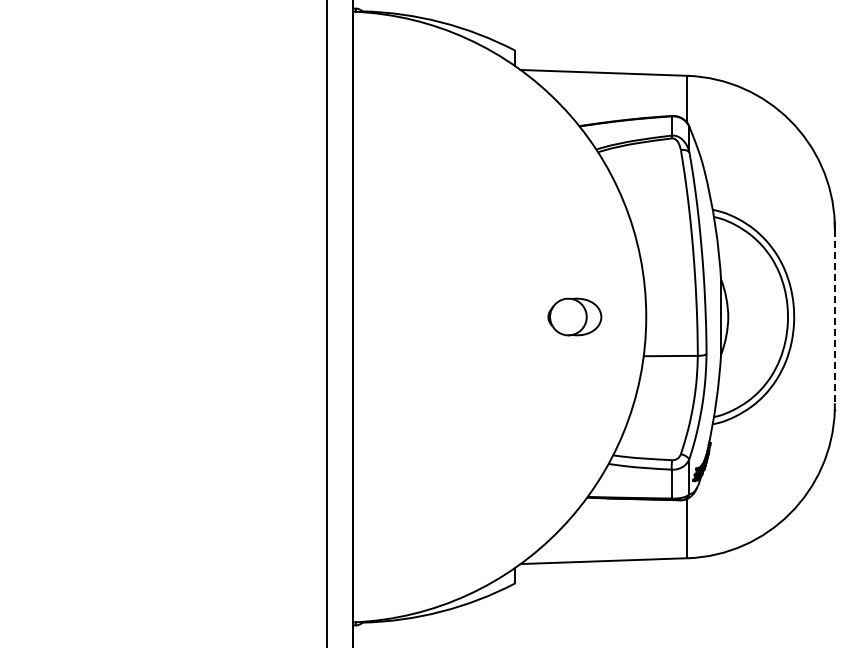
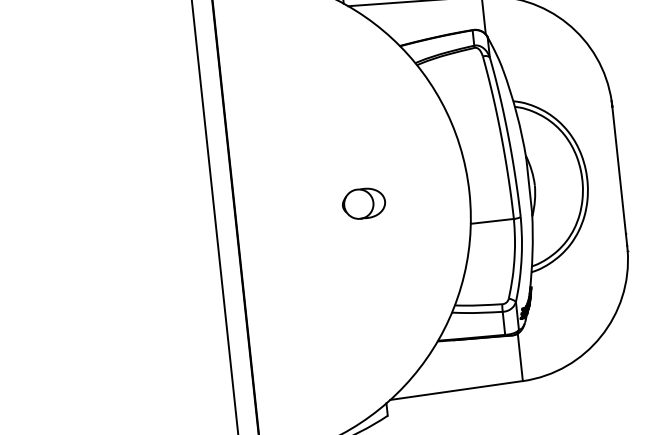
part: (574, 316) -> (363, 203), moved
line: (834, 317) -> (619, 176), dashed -> solid

